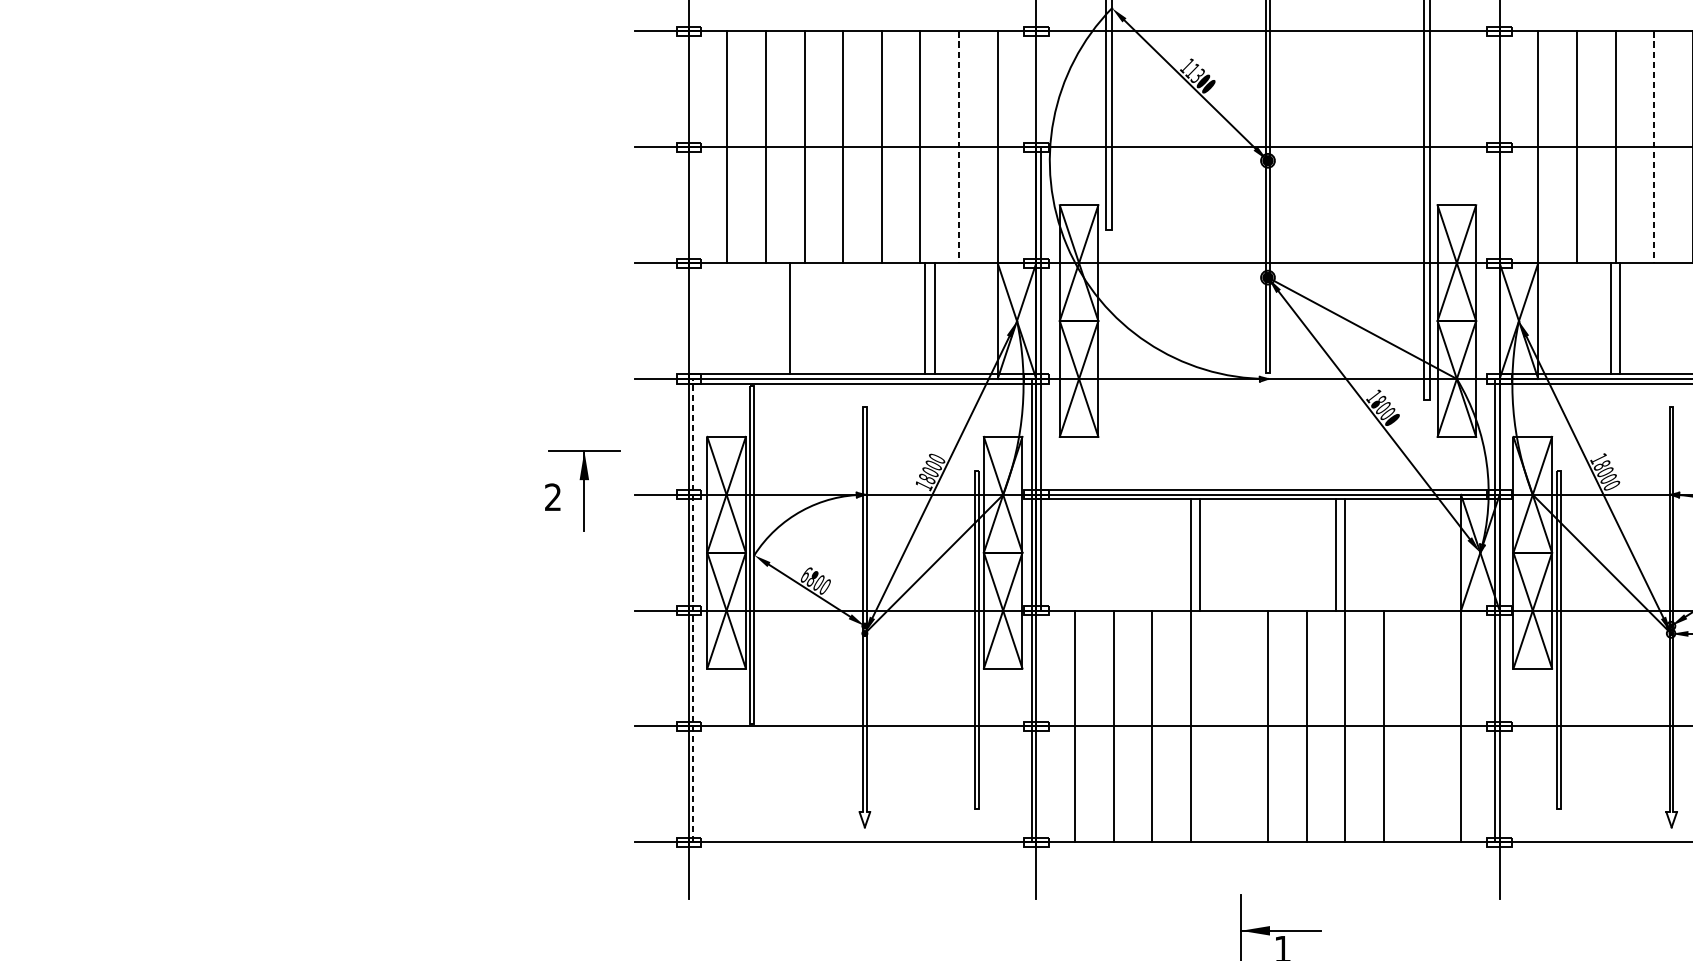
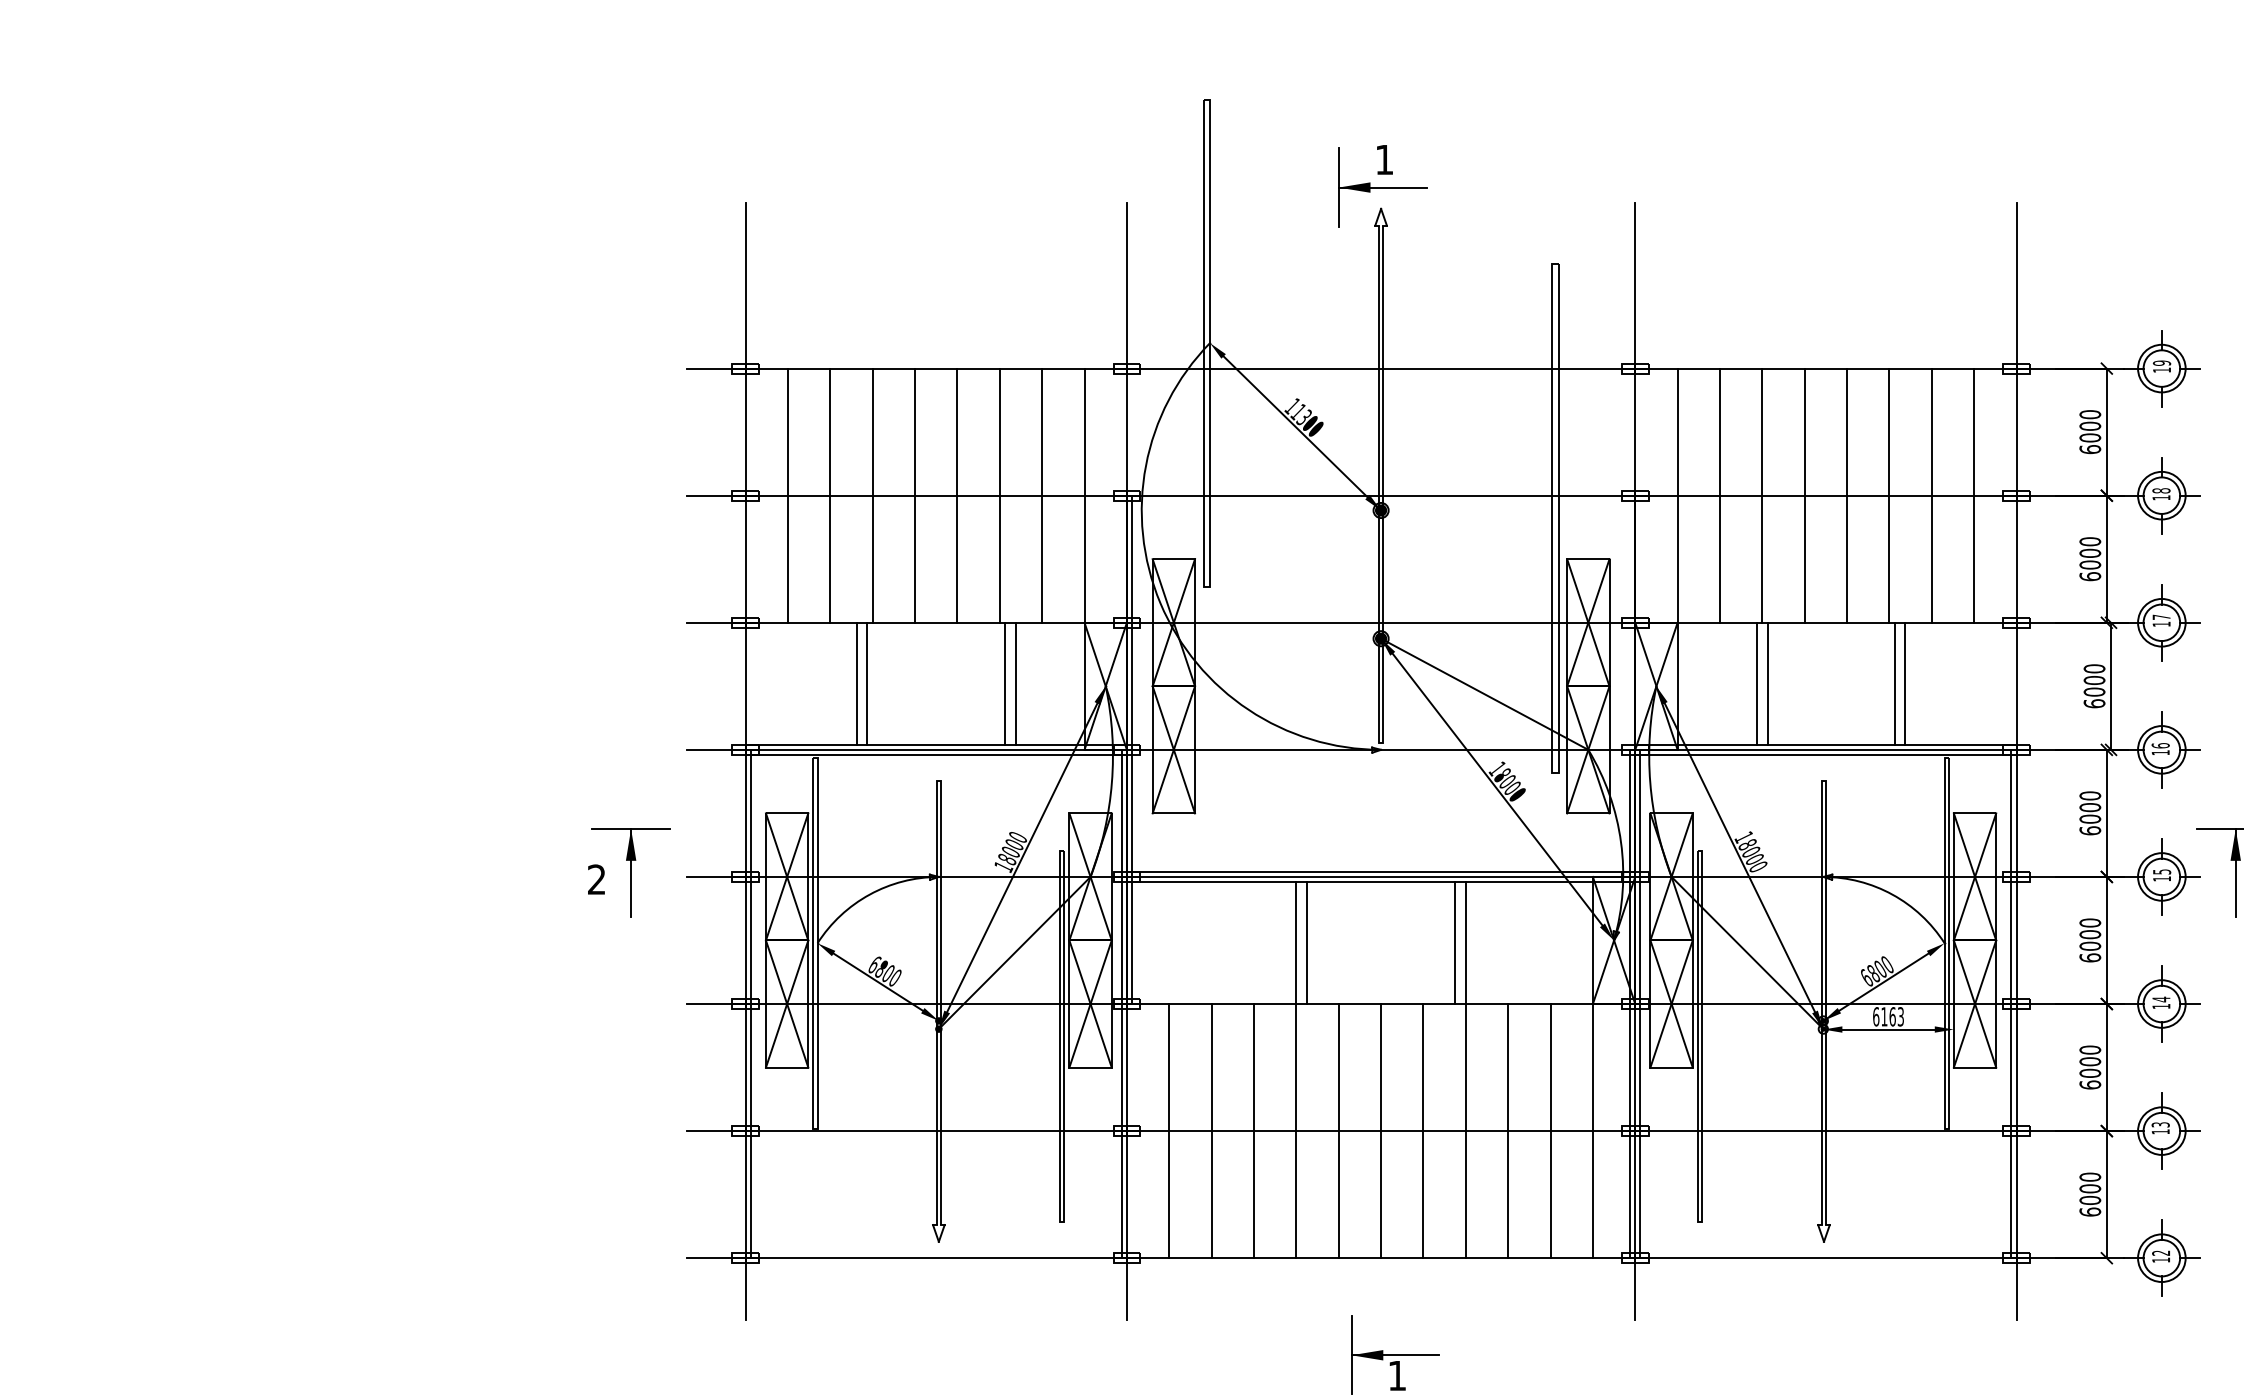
line: (959, 148) -> (1042, 496), dashed -> solid
line: (1653, 148) -> (1804, 496), dashed -> solid
line: (799, 318) -> (867, 683), added
line: (693, 610) -> (750, 1003), dashed -> solid
line: (1504, 610) -> (1640, 1003), added
line: (1229, 726) -> (1338, 1131), added
line: (1422, 726) -> (1550, 1131), added

